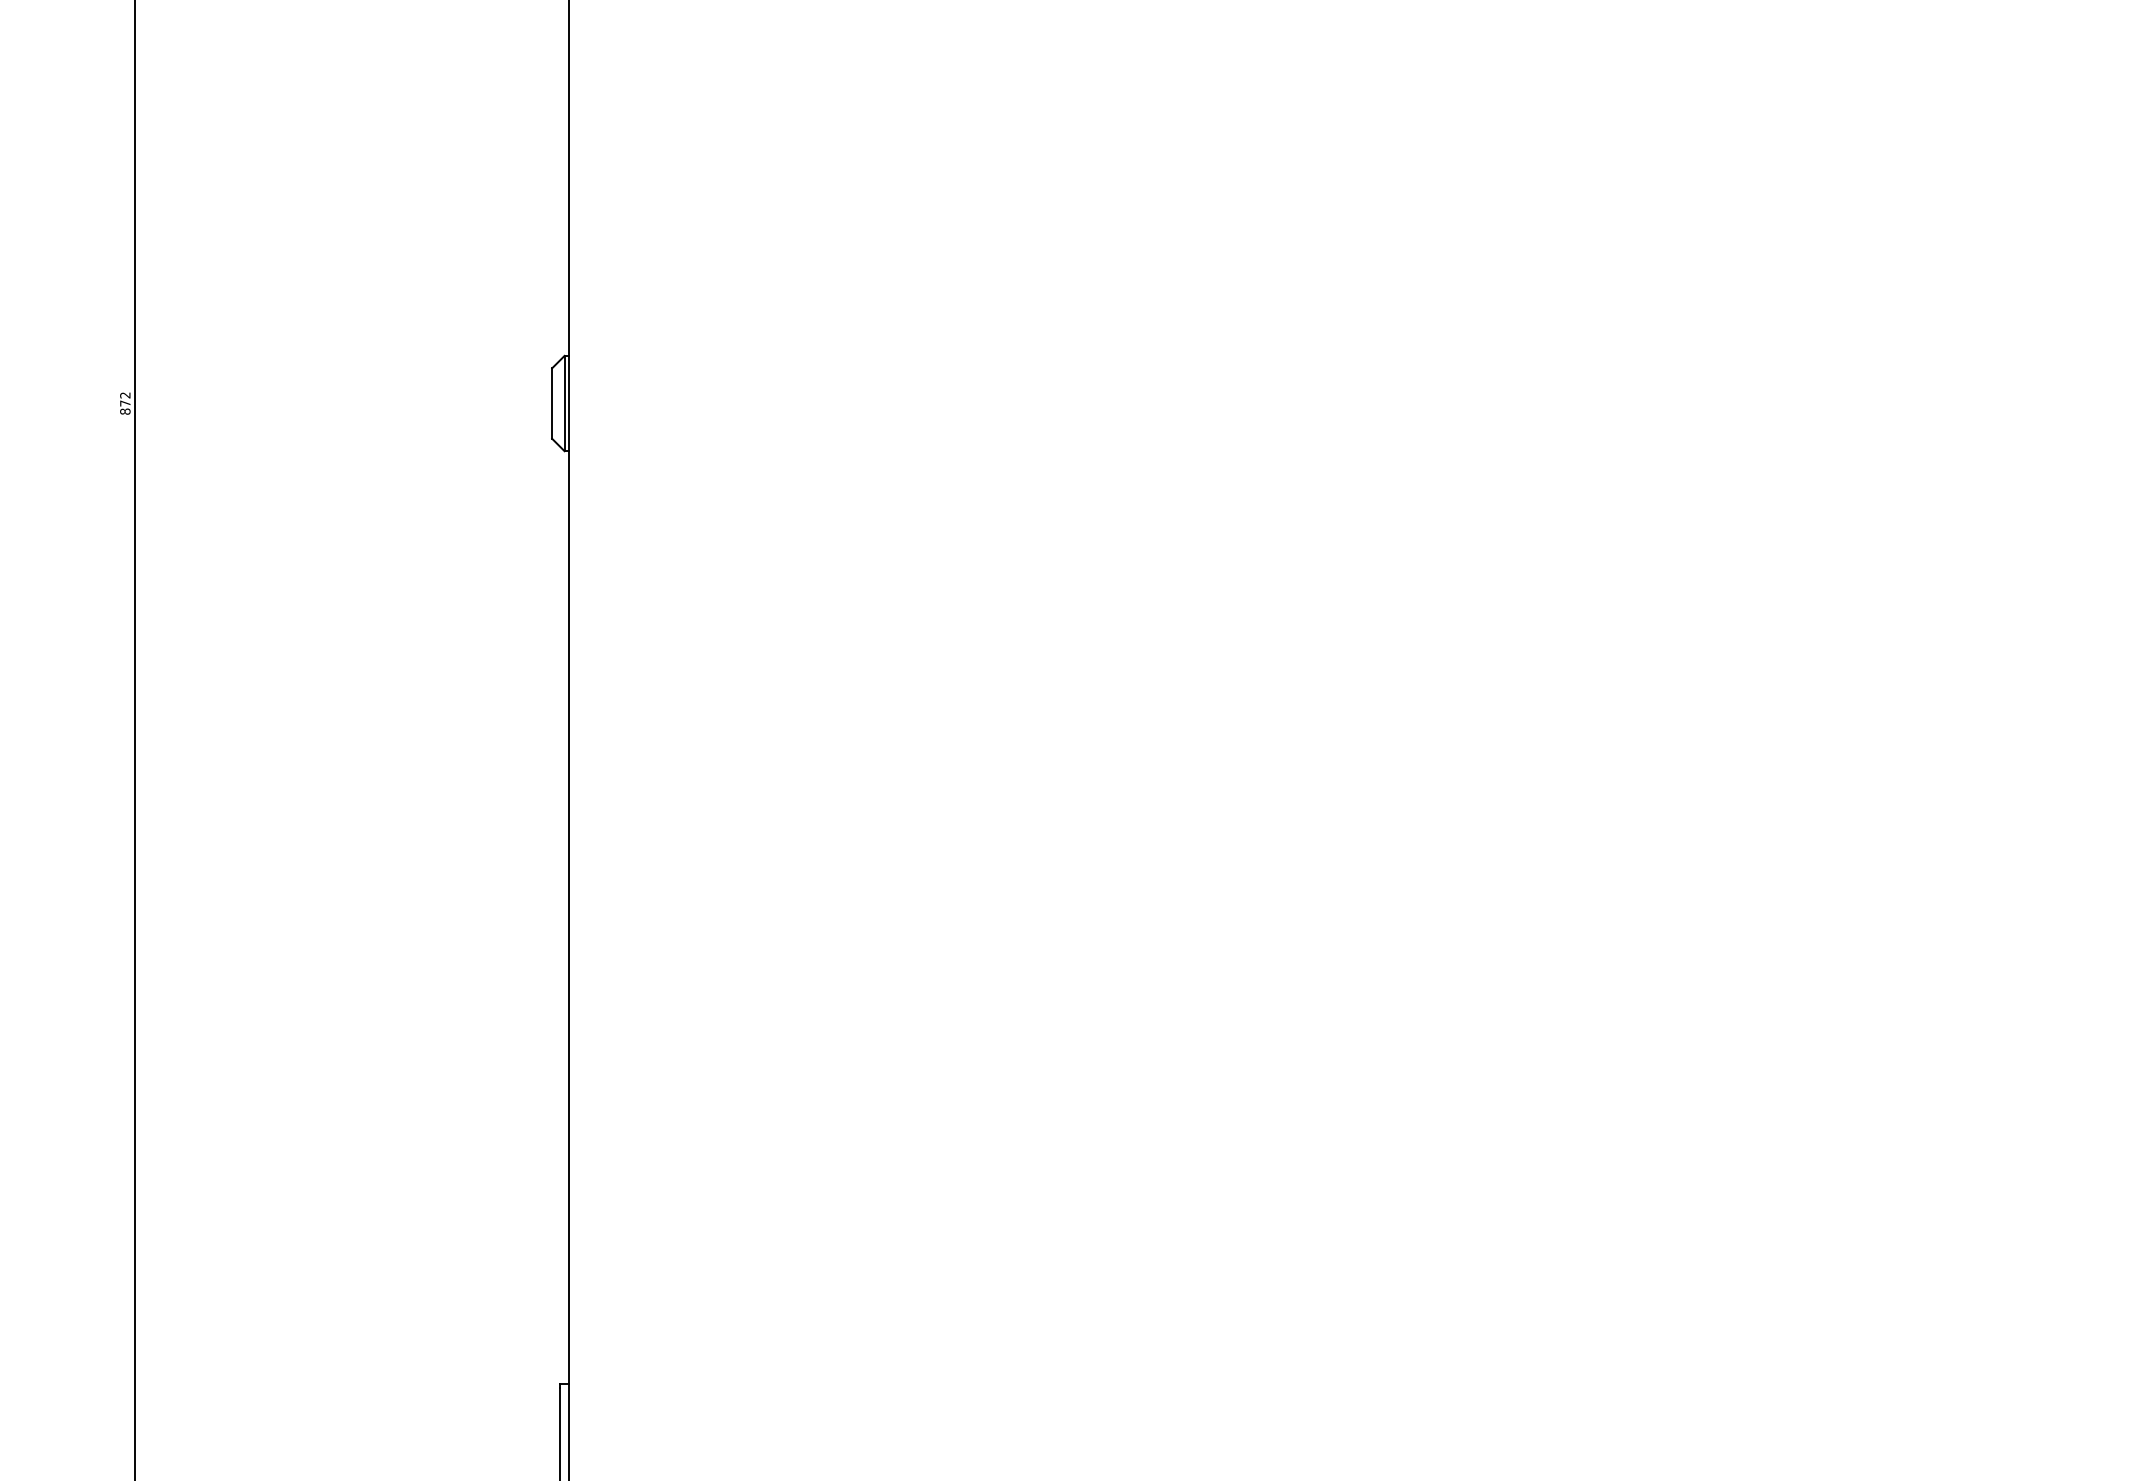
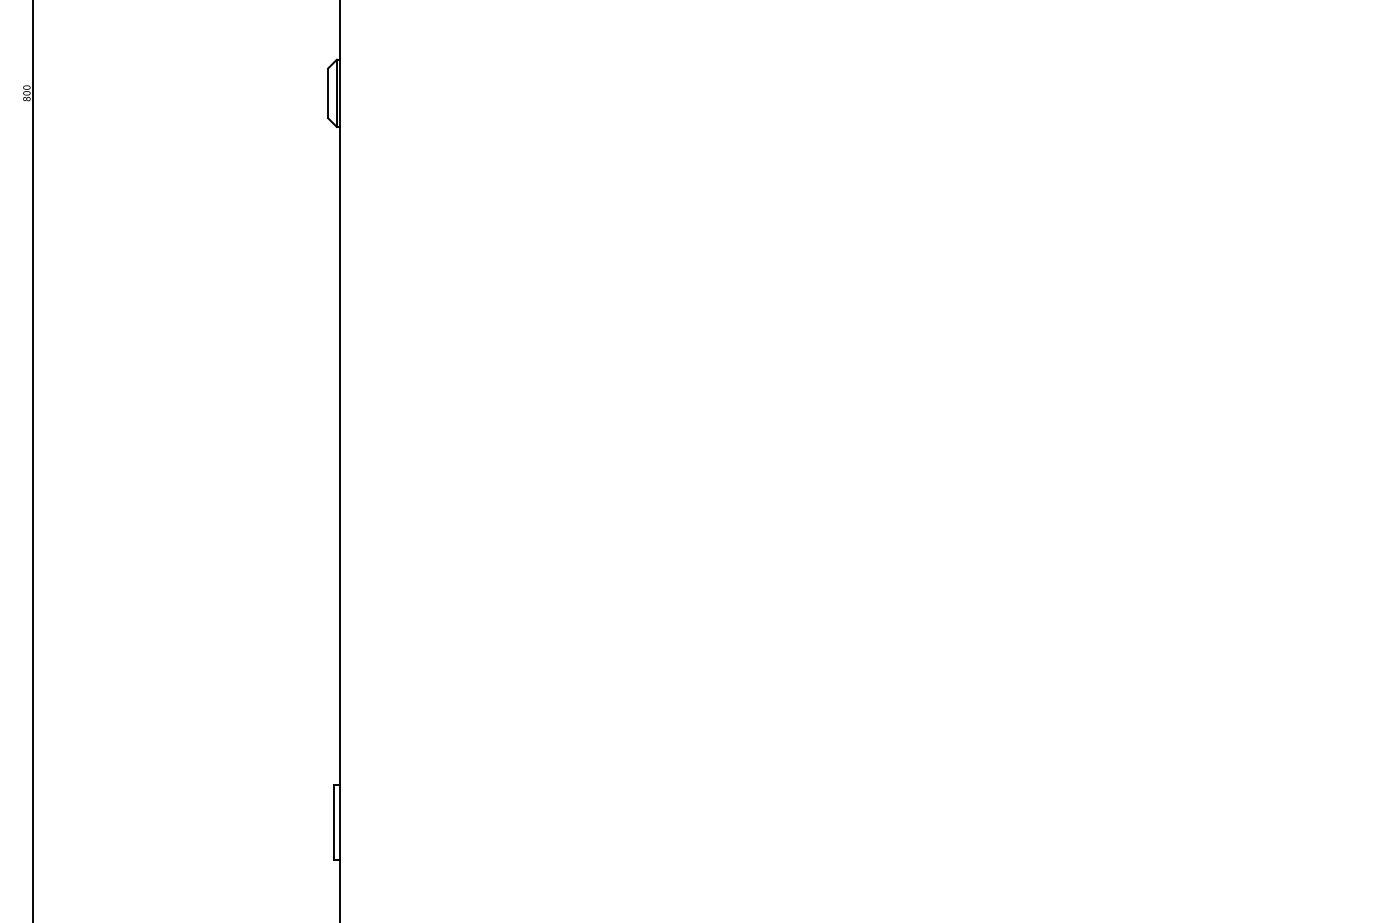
text: (125, 399) -> (26, 90), 872 -> 800

